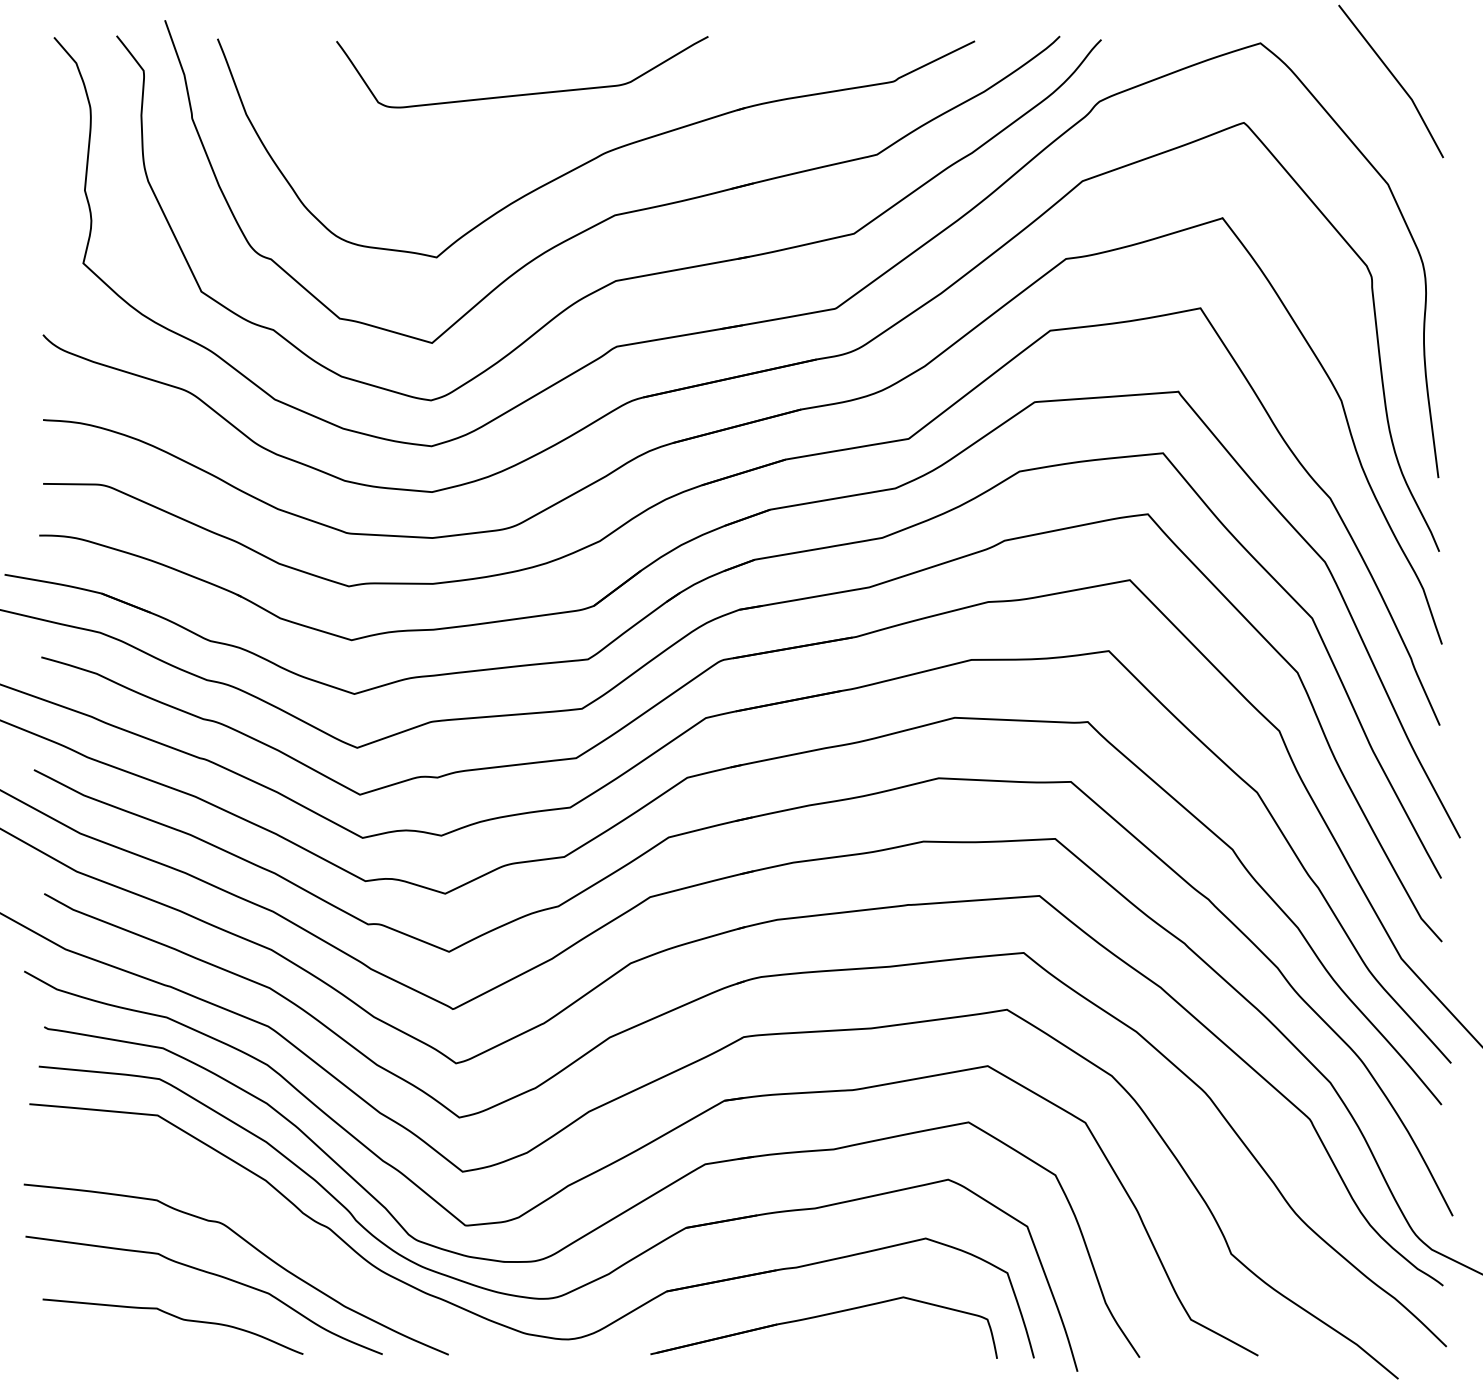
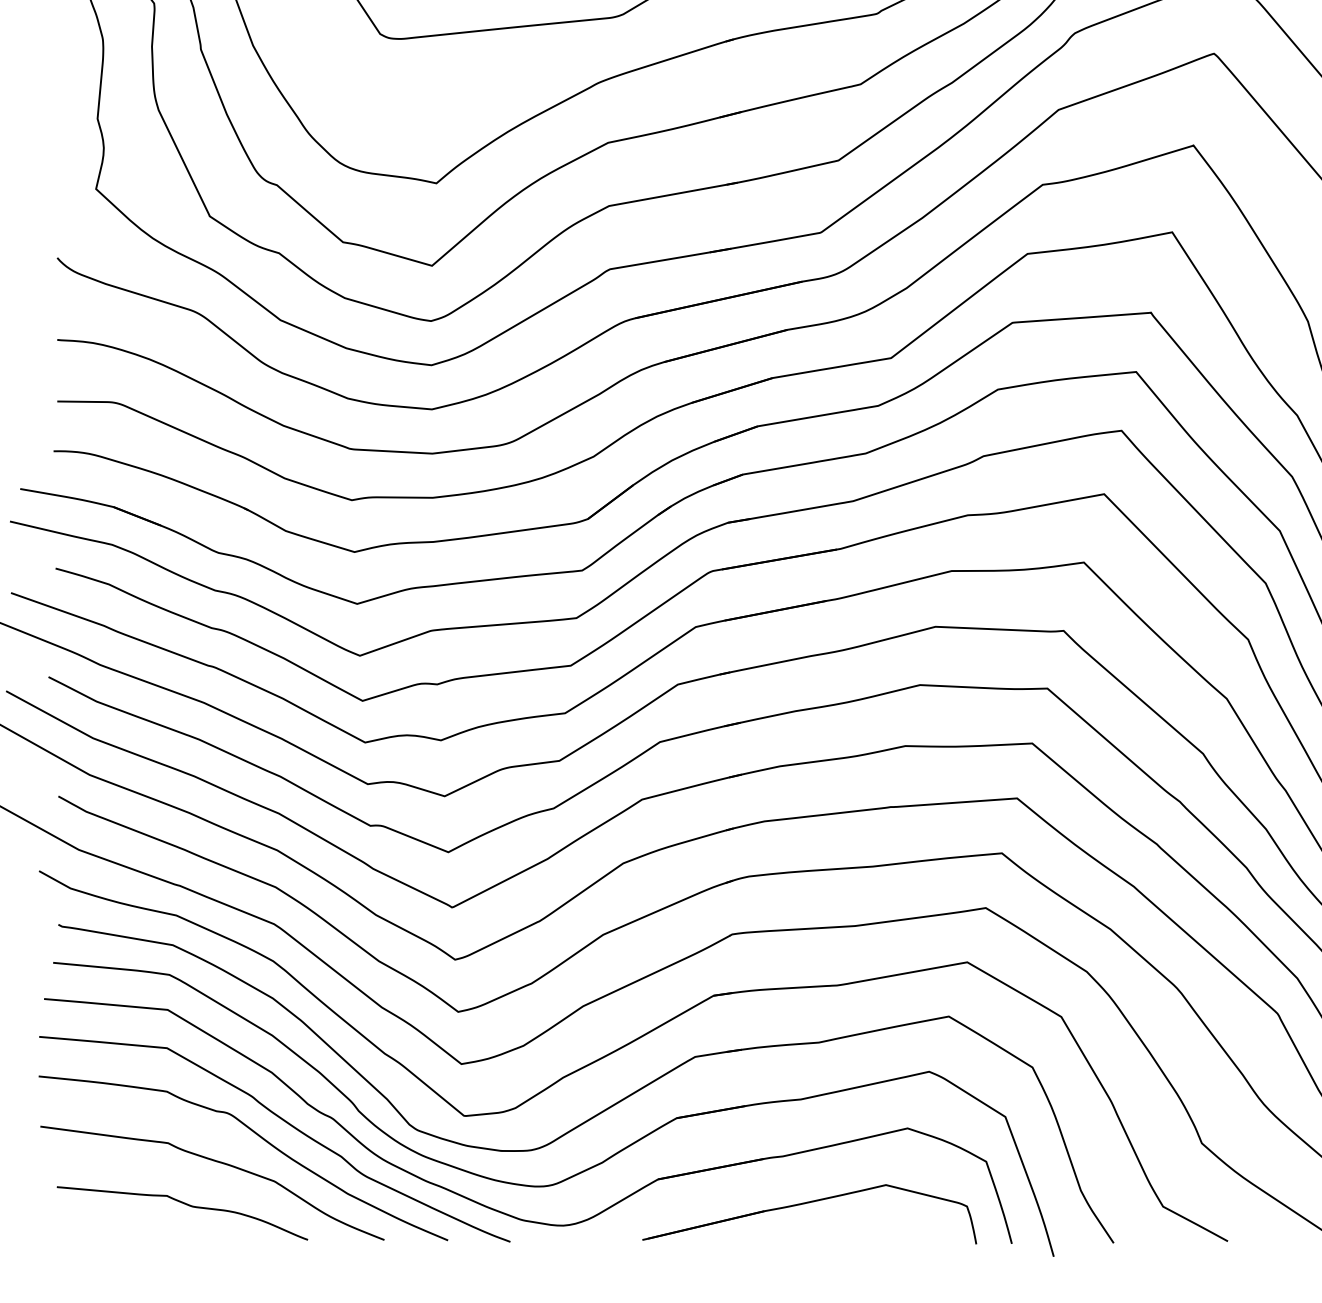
curve: (282, 1234) -> (287, 1124), added

